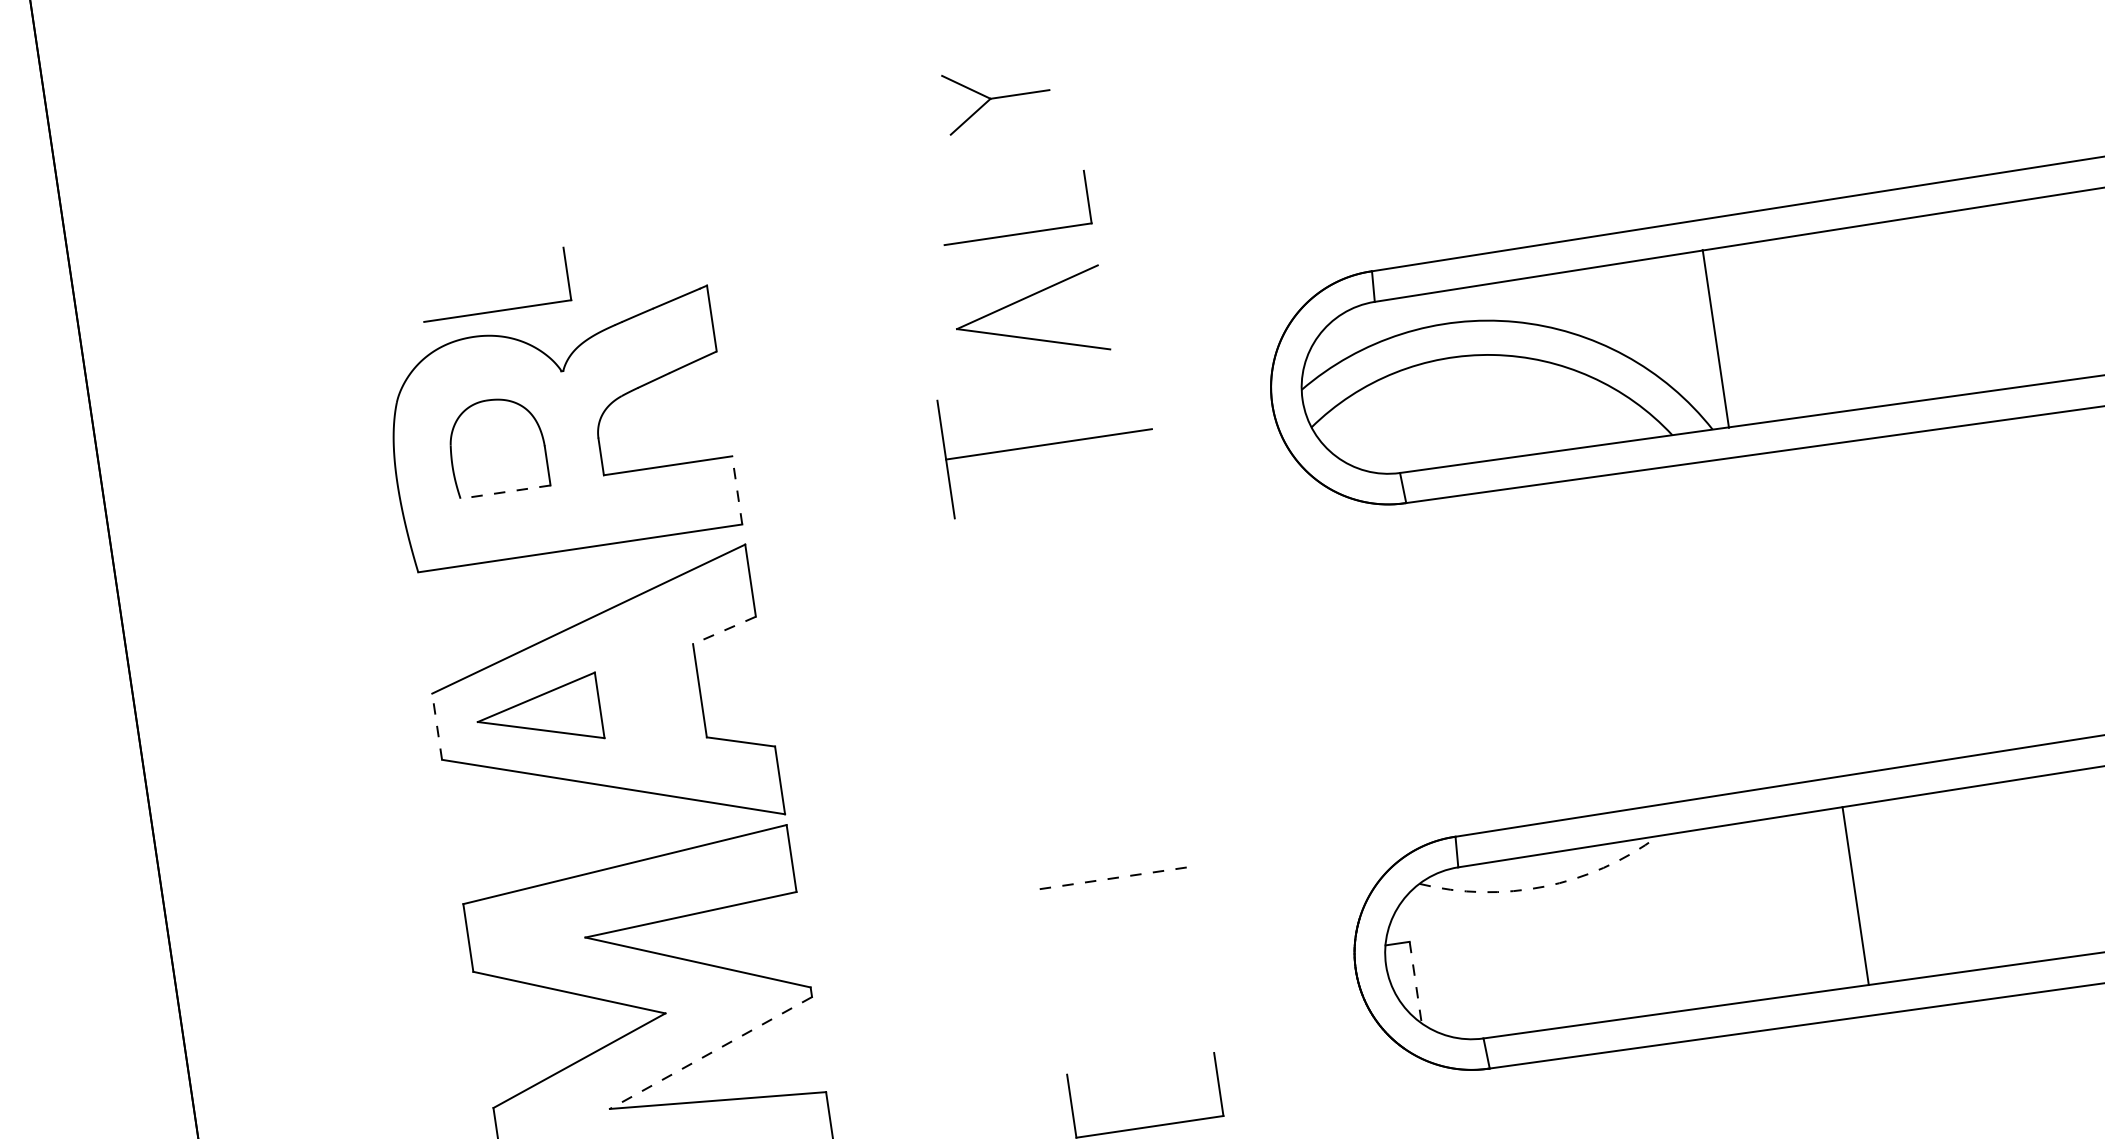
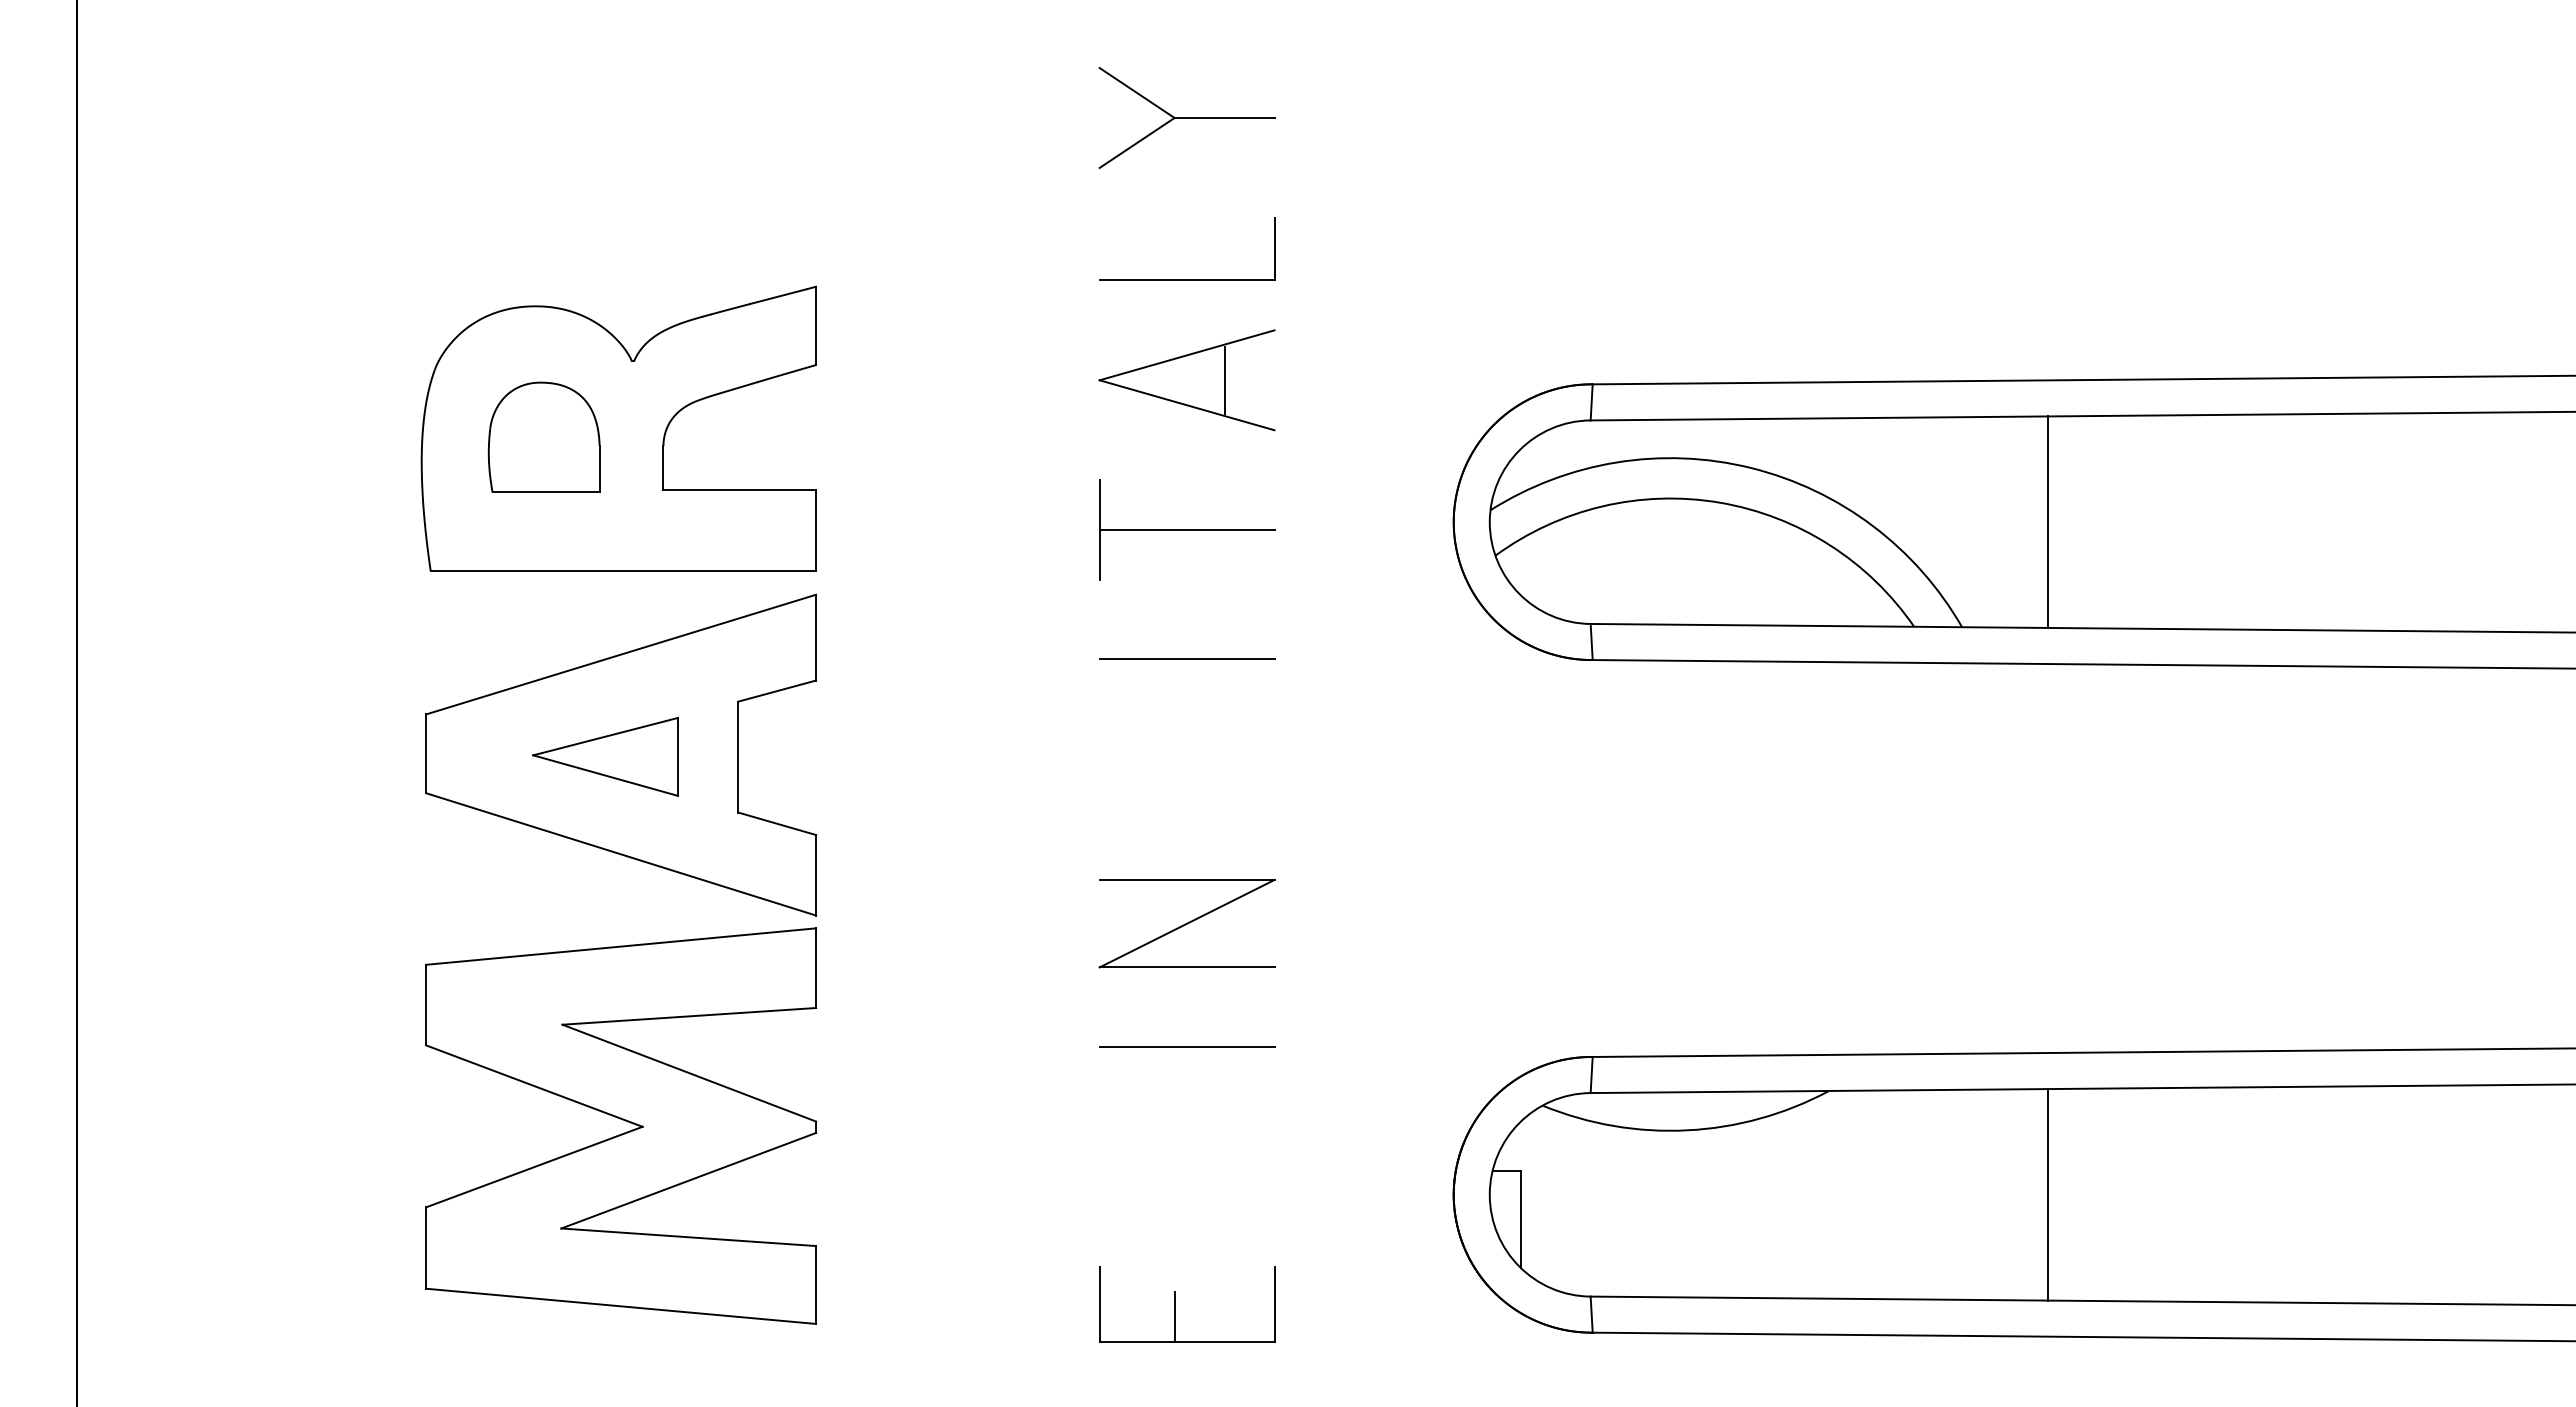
part: (997, 97) -> (1186, 117), size x1.43
part: (497, 310) -> (568, 279), removed
line: (1062, 313) -> (1224, 380), added
line: (1715, 338) -> (2048, 521), moved
part: (1049, 443) -> (1187, 529), size x0.71
line: (737, 490) -> (816, 530), dashed -> solid
line: (505, 492) -> (546, 492), dashed -> solid
line: (1064, 553) -> (1186, 659), added
line: (723, 630) -> (776, 691), dashed -> solid
part: (538, 714) -> (605, 756), moved
line: (437, 726) -> (426, 753), dashed -> solid
part: (1097, 774) -> (1186, 923), added
line: (1112, 878) -> (1186, 1046), dashed -> solid
arc: (1544, 886) -> (1687, 1130), dashed -> solid
line: (1415, 982) -> (1521, 1219), dashed -> solid
line: (710, 1052) -> (688, 1180), dashed -> solid
line: (1136, 1107) -> (1174, 1317), added

